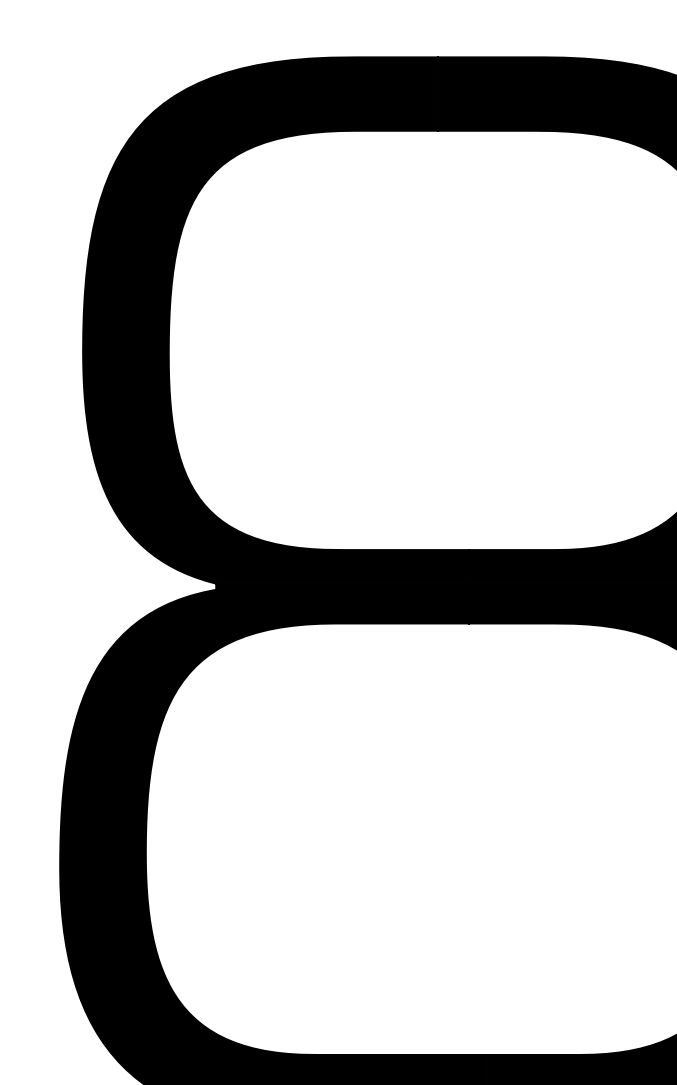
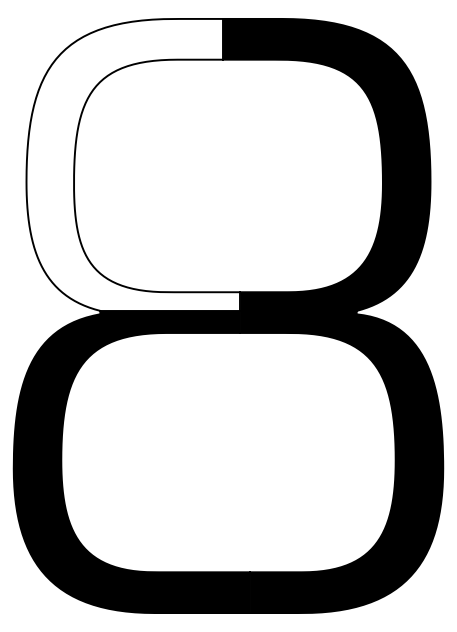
fill: (275, 319) -> (133, 164), removed

